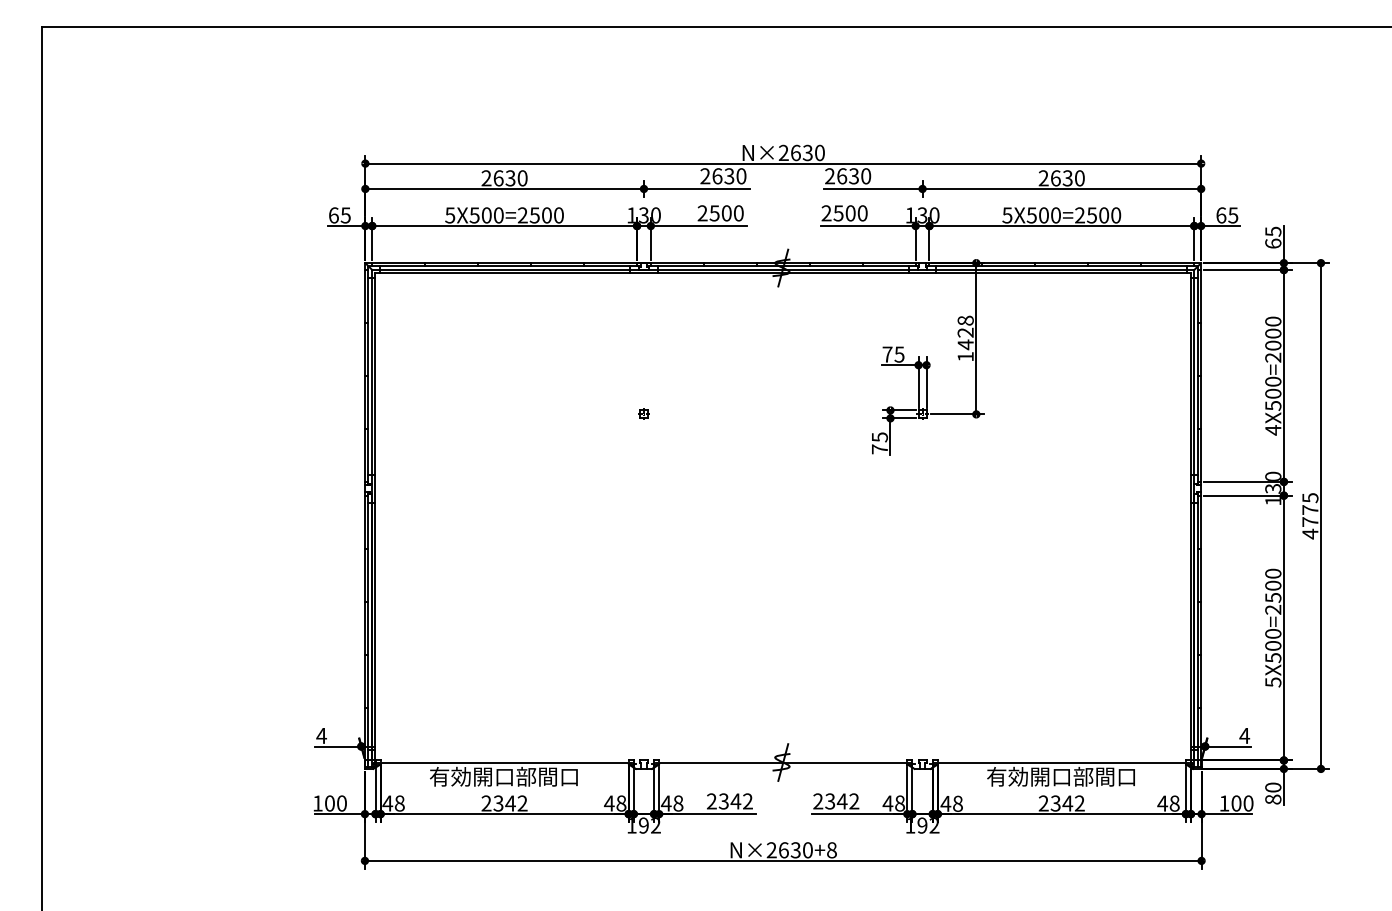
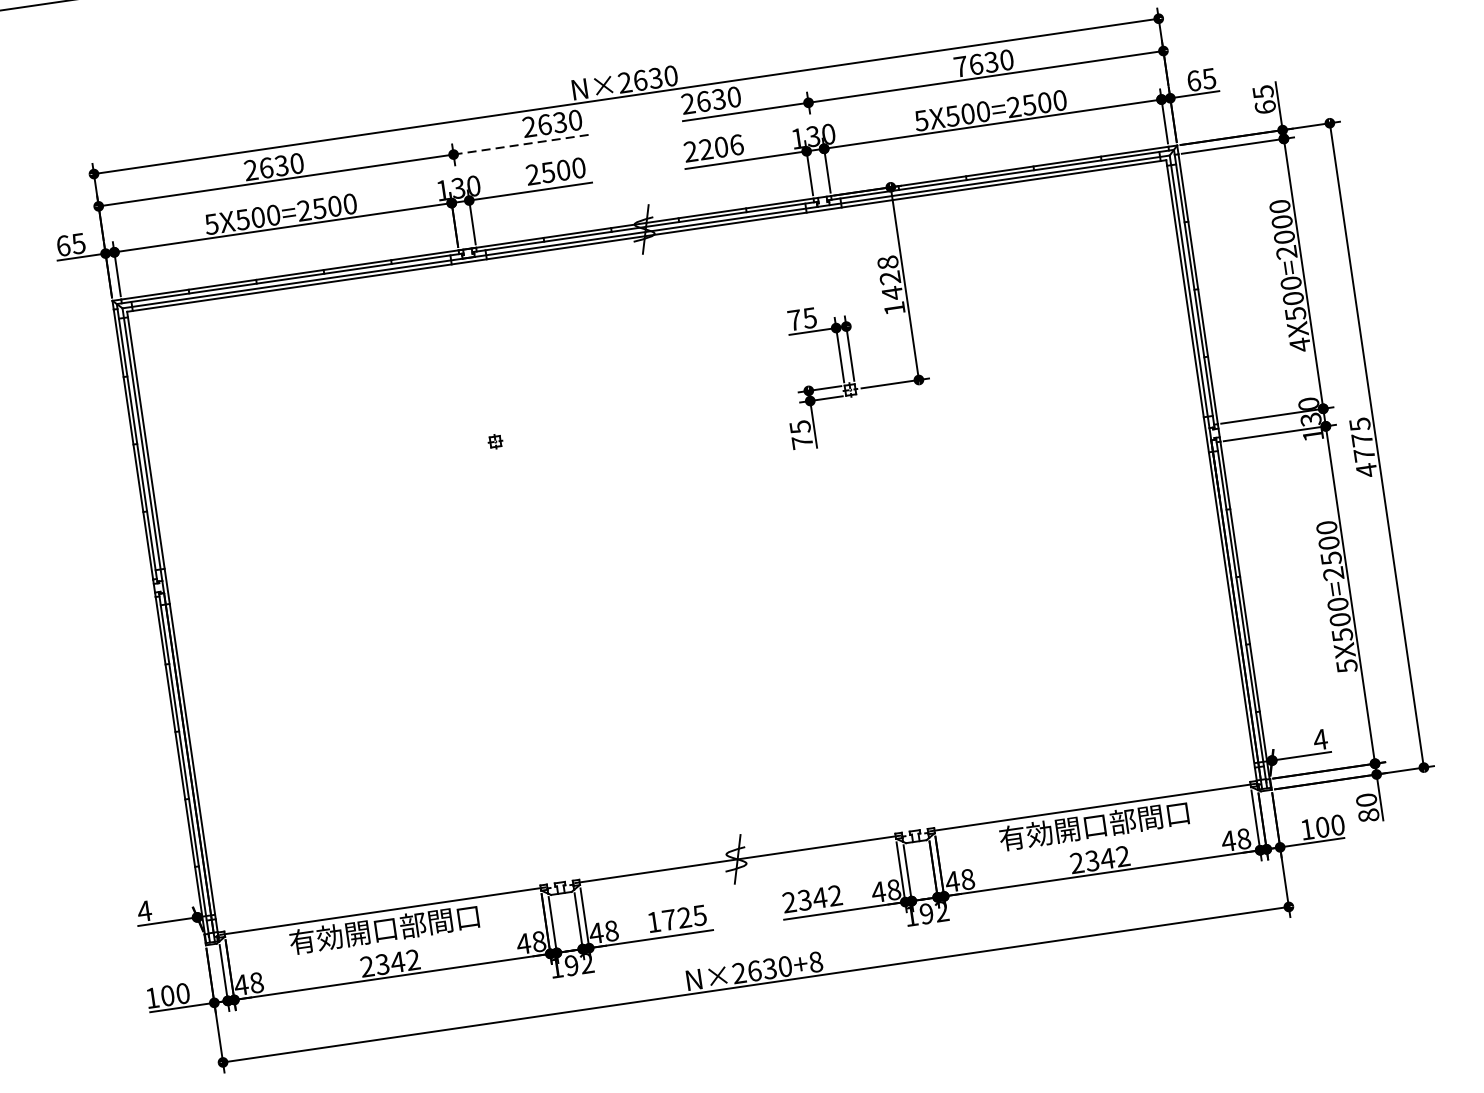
text: (1043, 178) -> (960, 66), 2630 -> 7630
line: (696, 188) -> (520, 144), solid -> dashed
text: (850, 213) -> (721, 147), 2500 -> 2206
text: (729, 801) -> (676, 919), 2342 -> 1725

